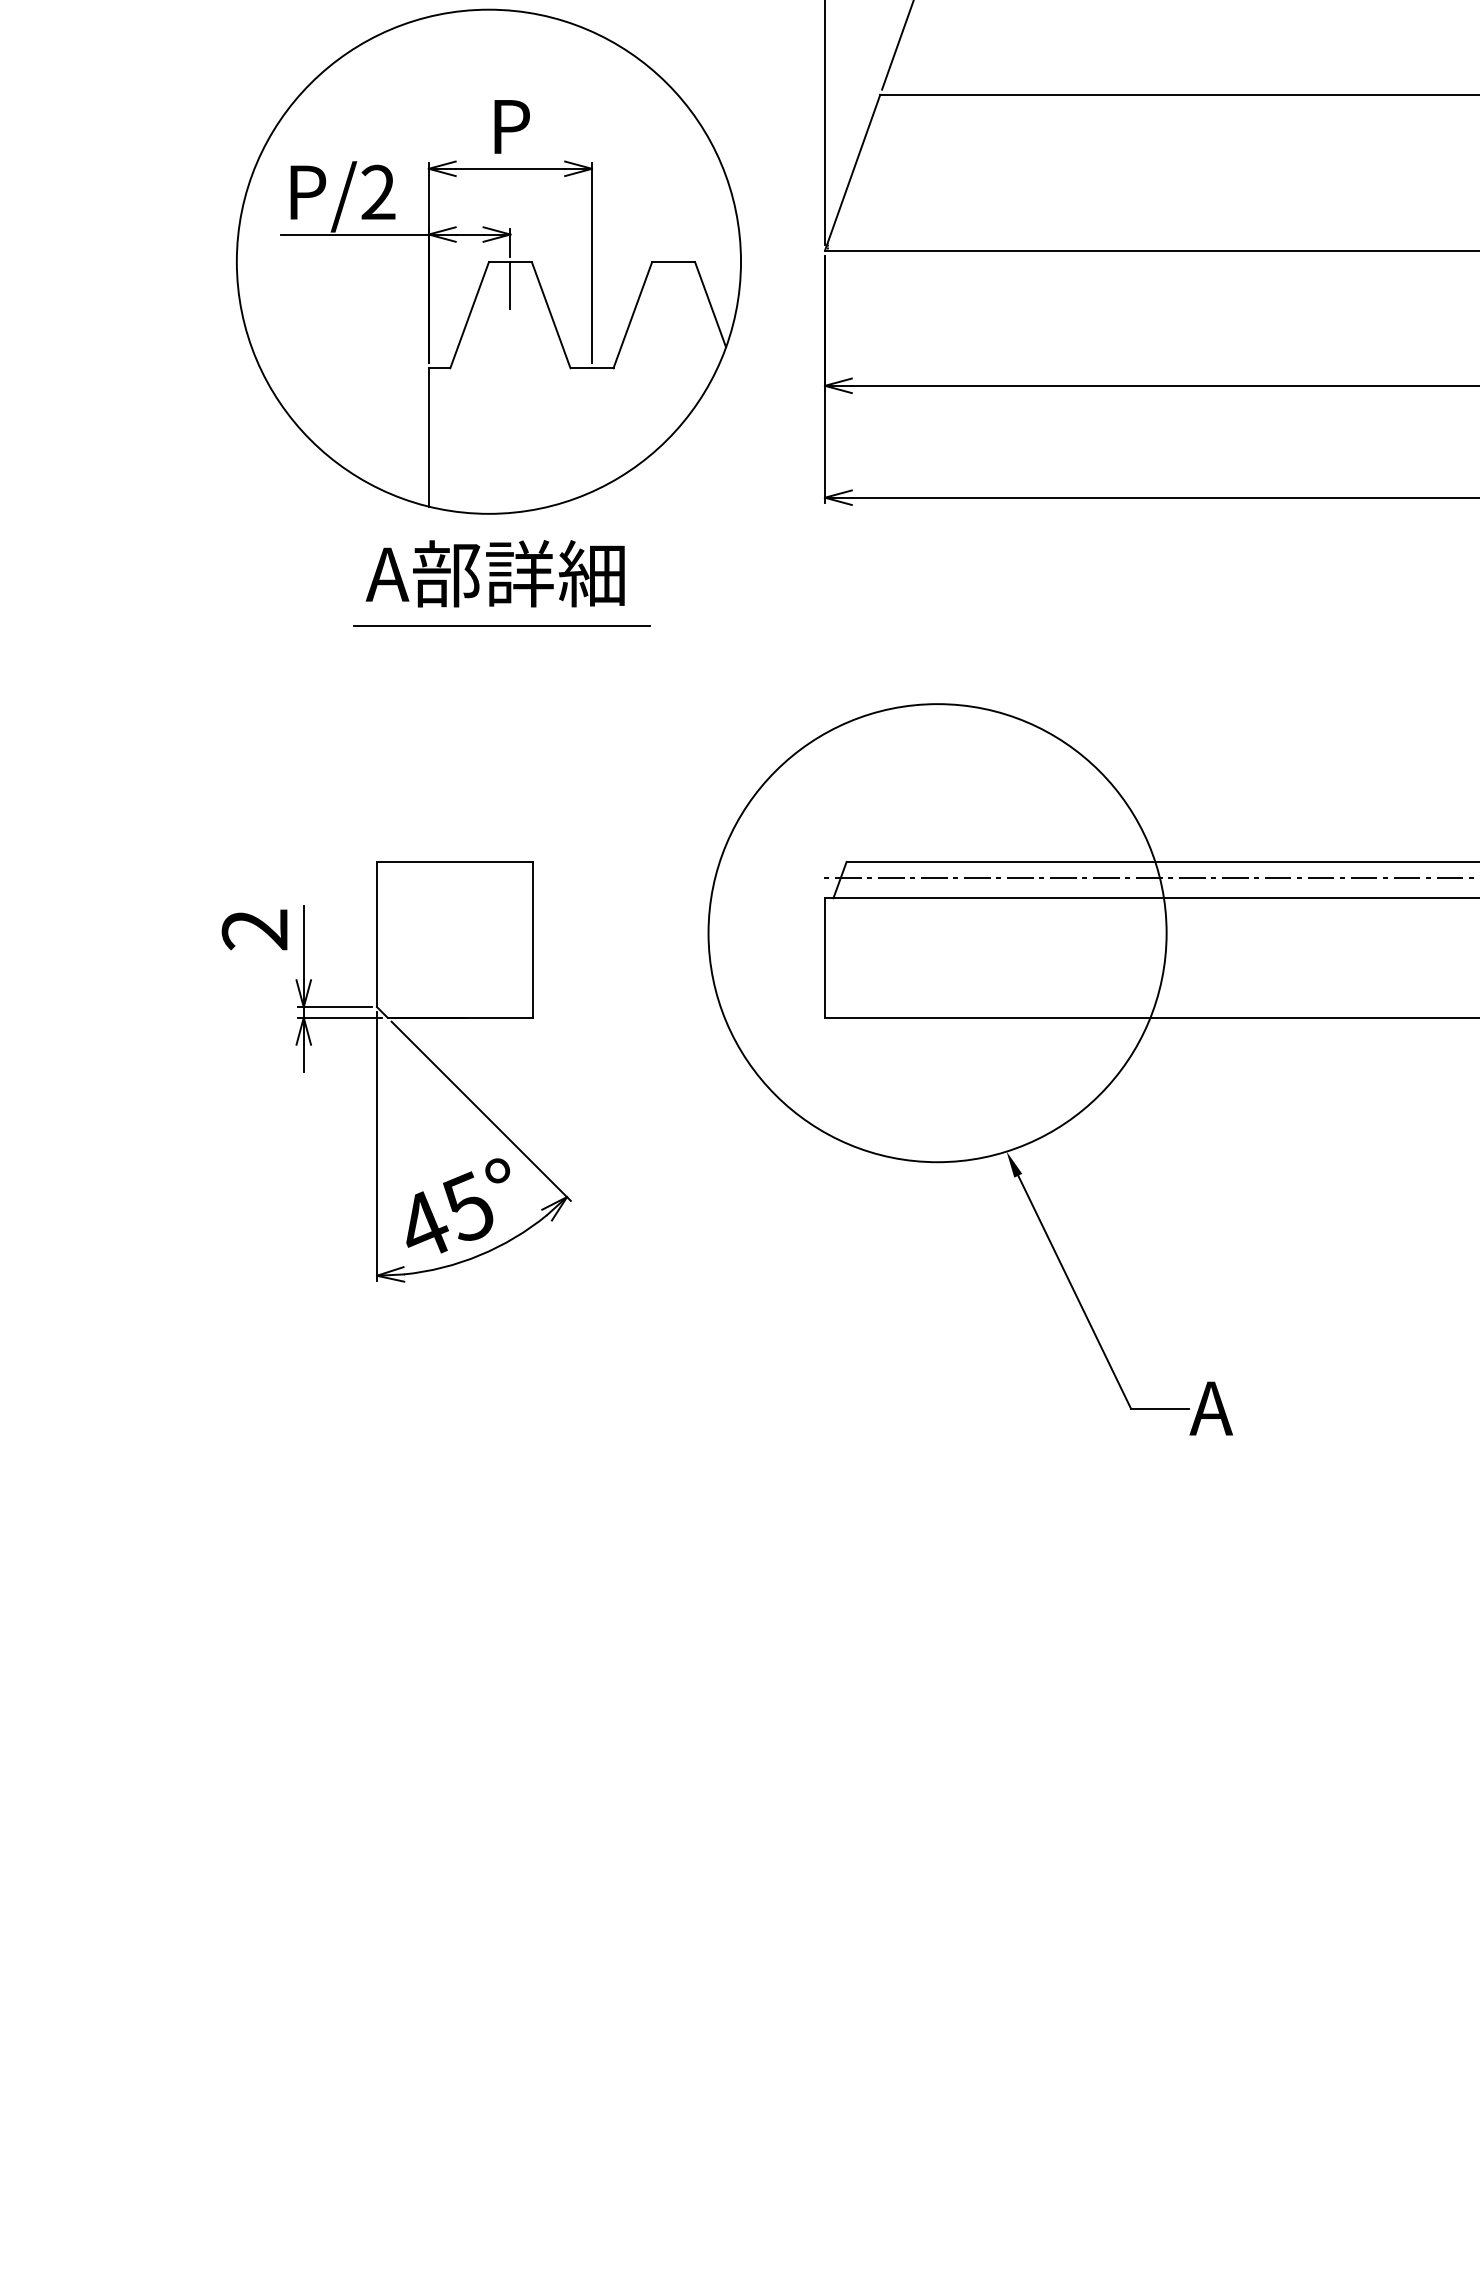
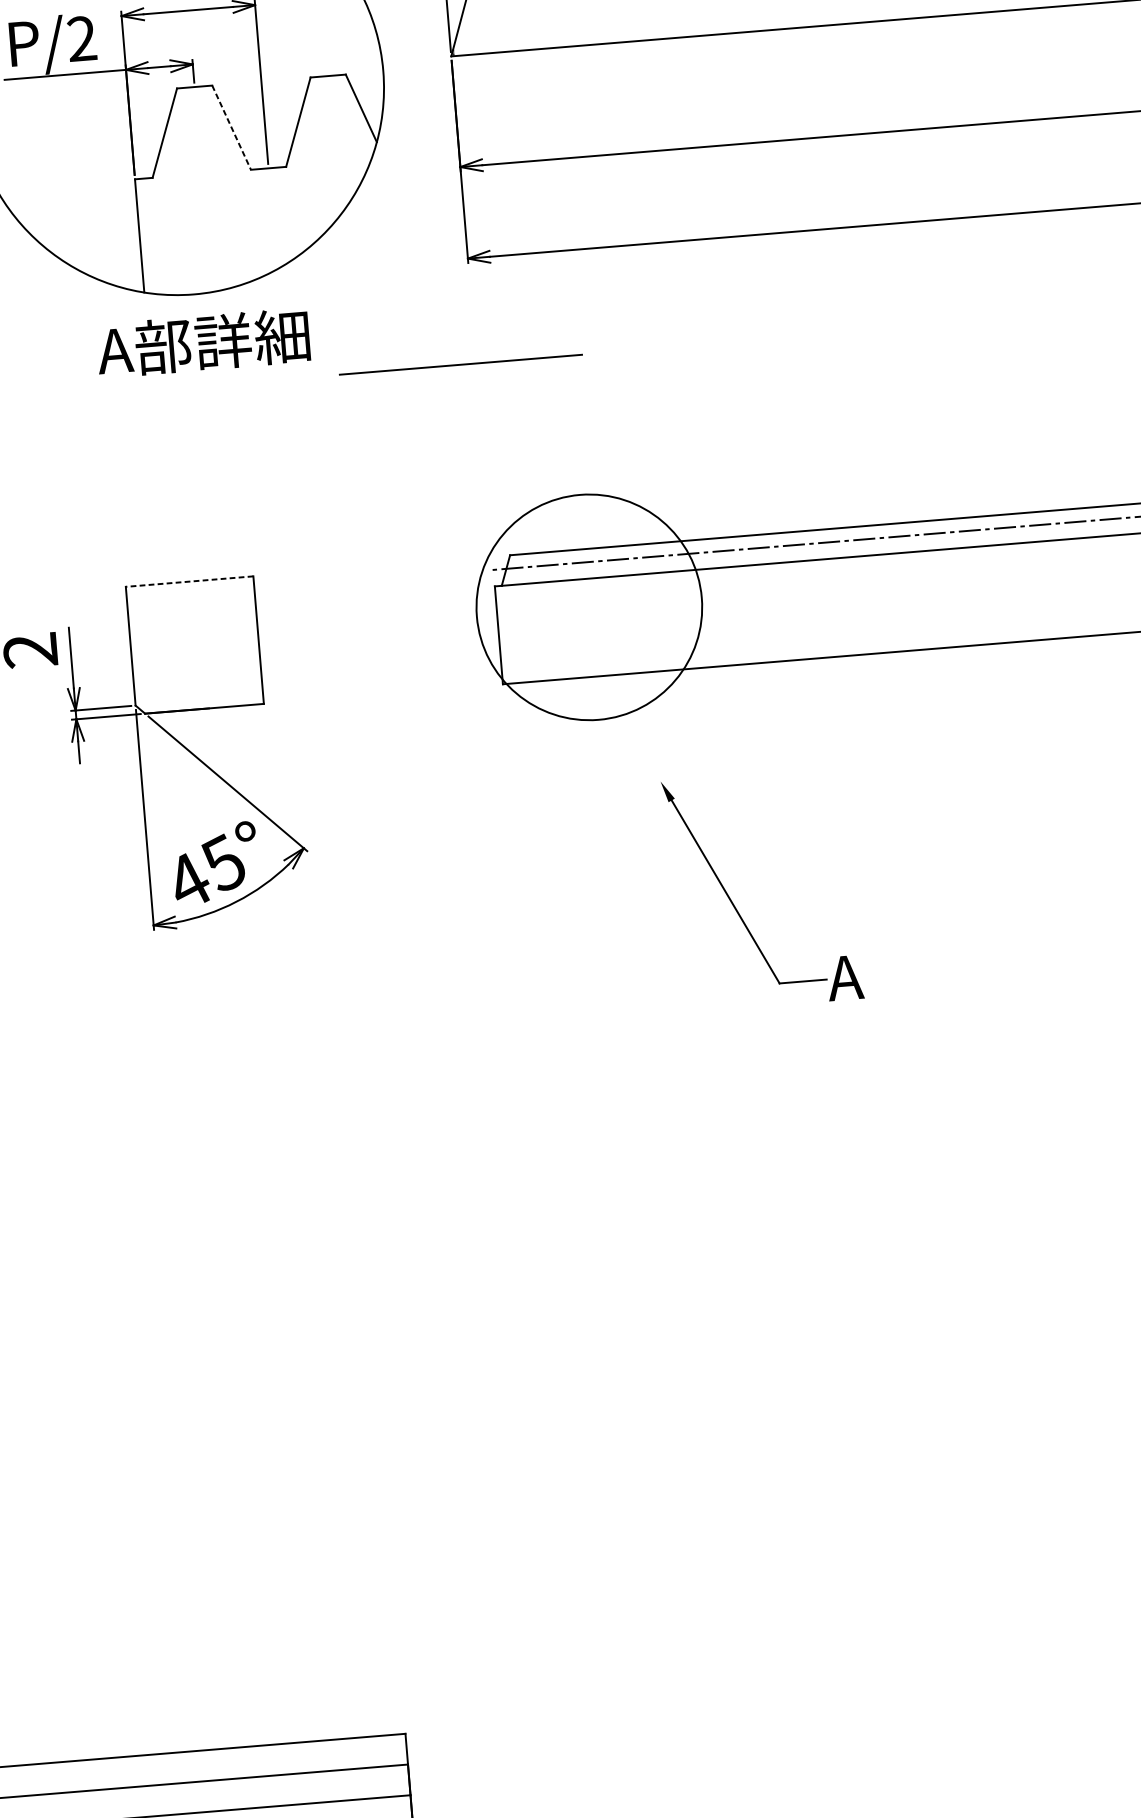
line: (510, 285) -> (196, 106), removed
line: (551, 315) -> (231, 127), solid -> dashed
line: (501, 625) -> (460, 364), moved
line: (454, 862) -> (189, 582), solid -> dashed
circle: (937, 933) -> (589, 607), size x0.6

